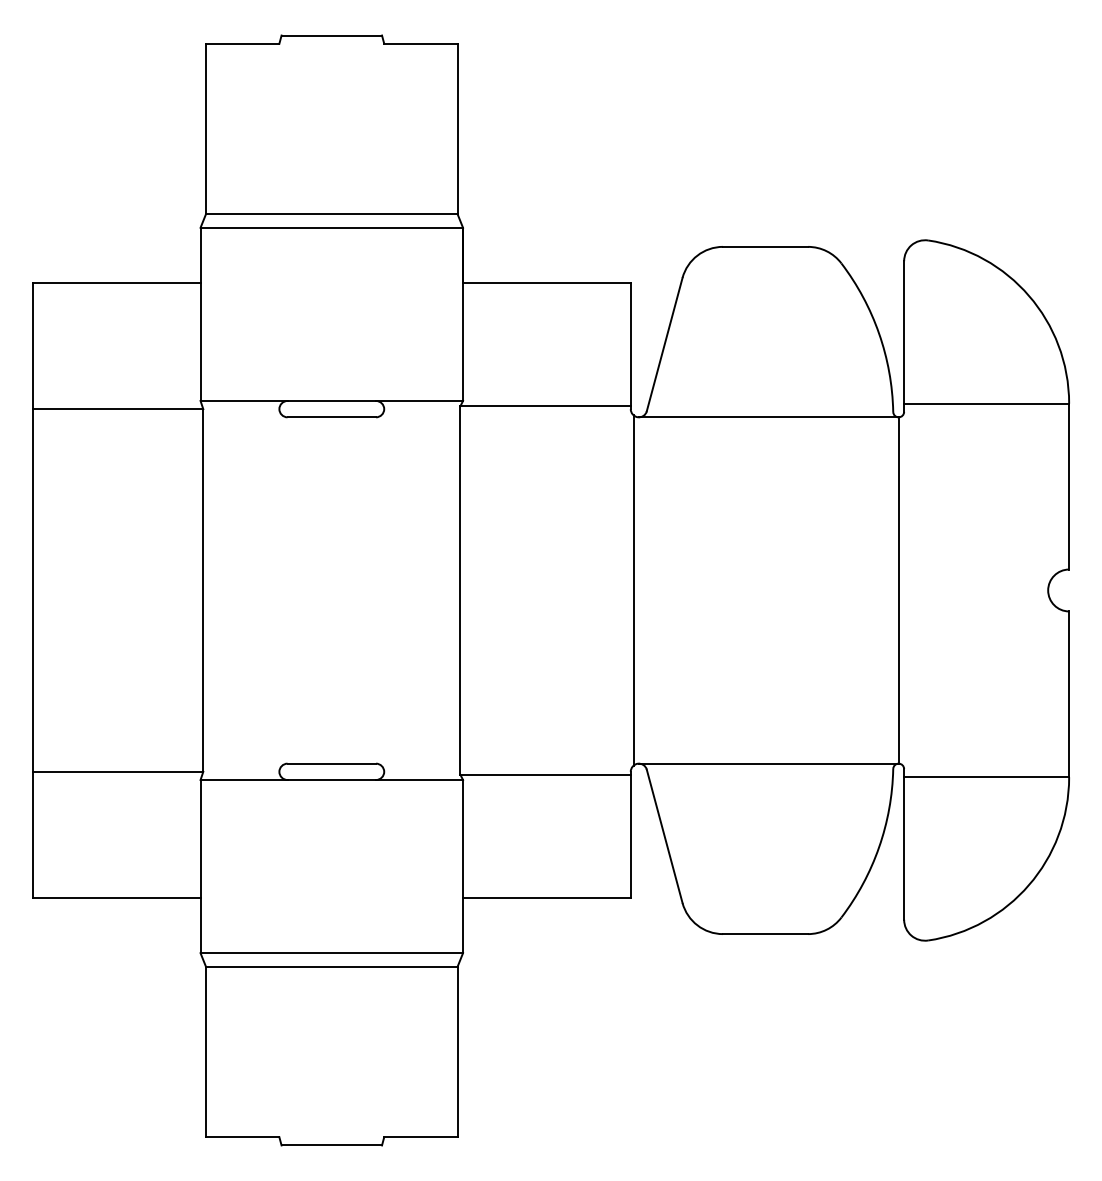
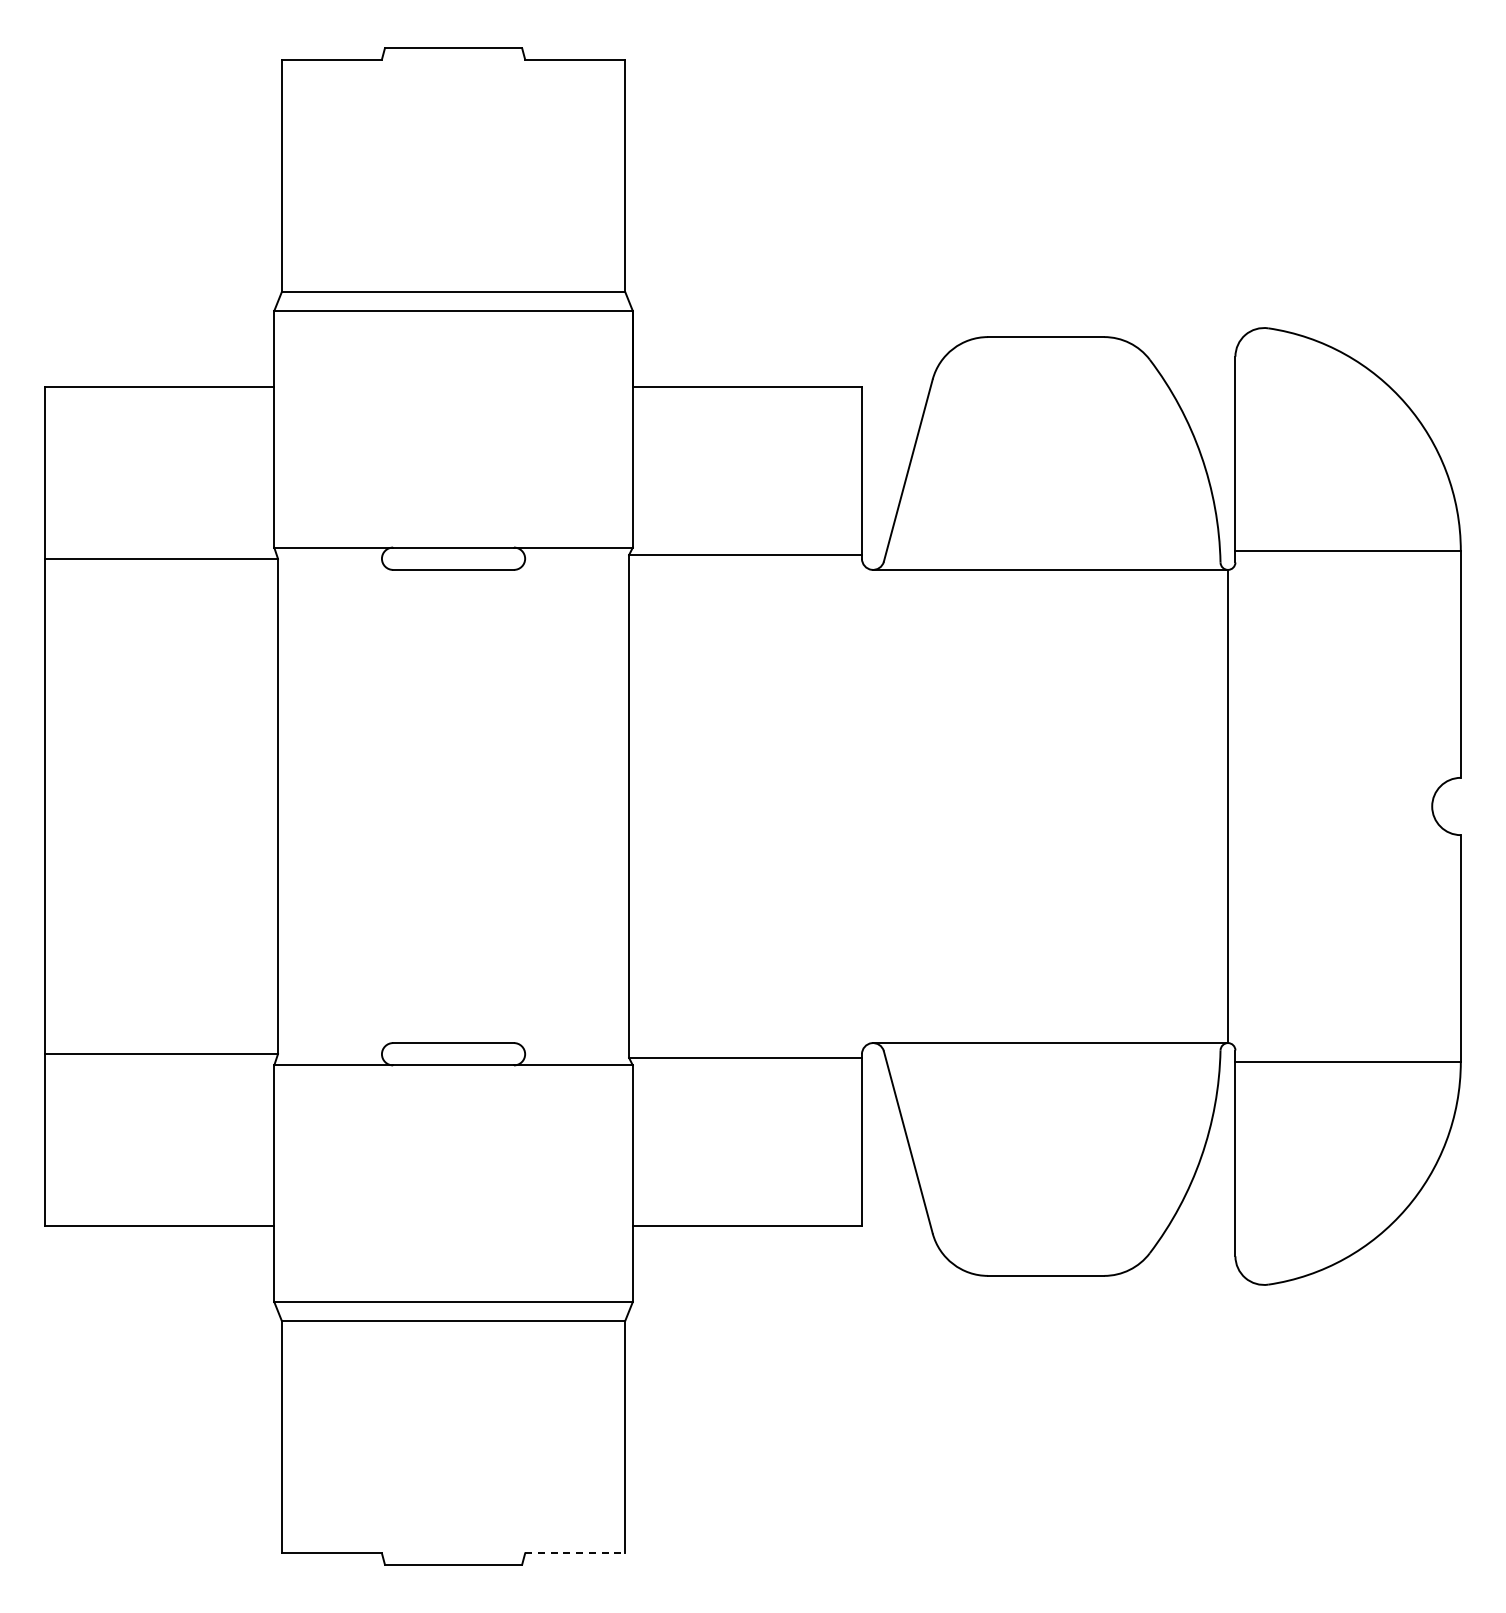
line: (633, 590) -> (865, 806), removed
line: (421, 1137) -> (575, 1553), solid -> dashed

